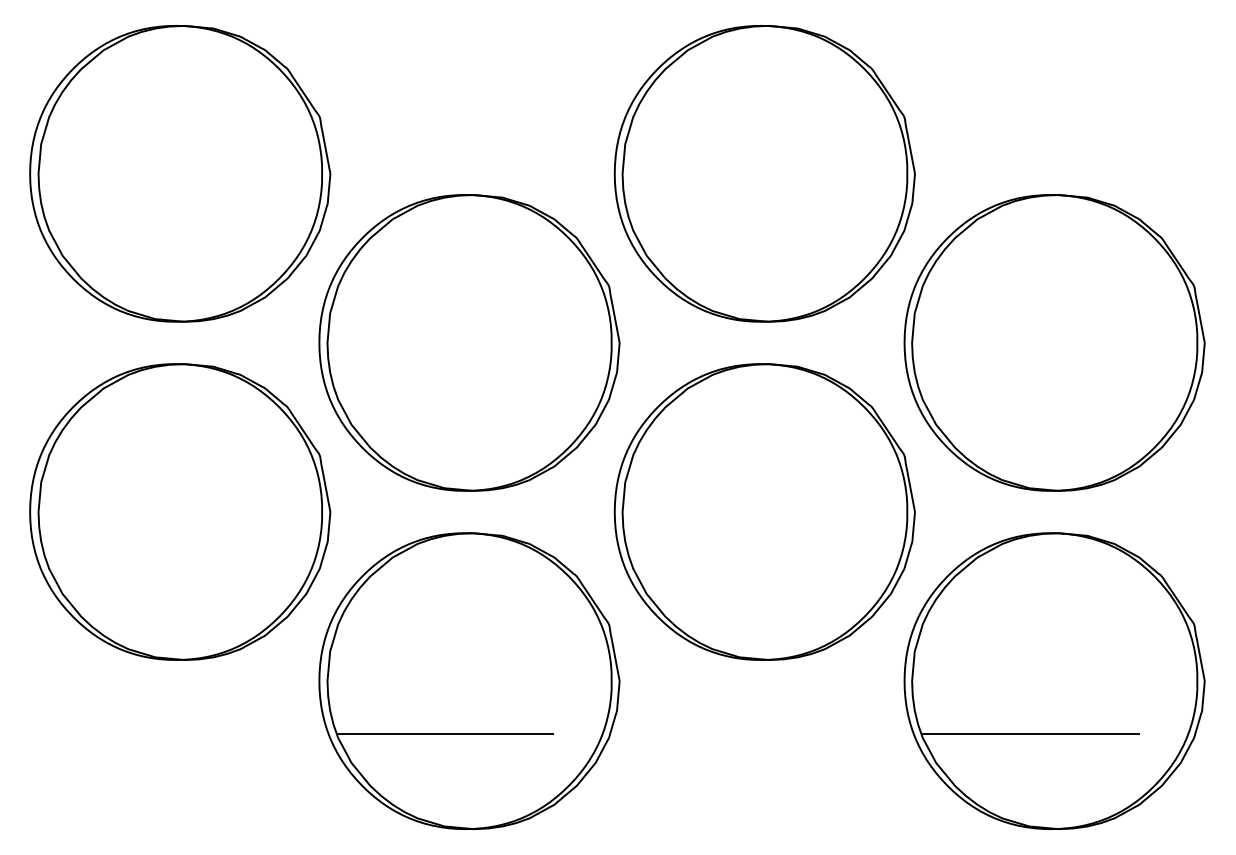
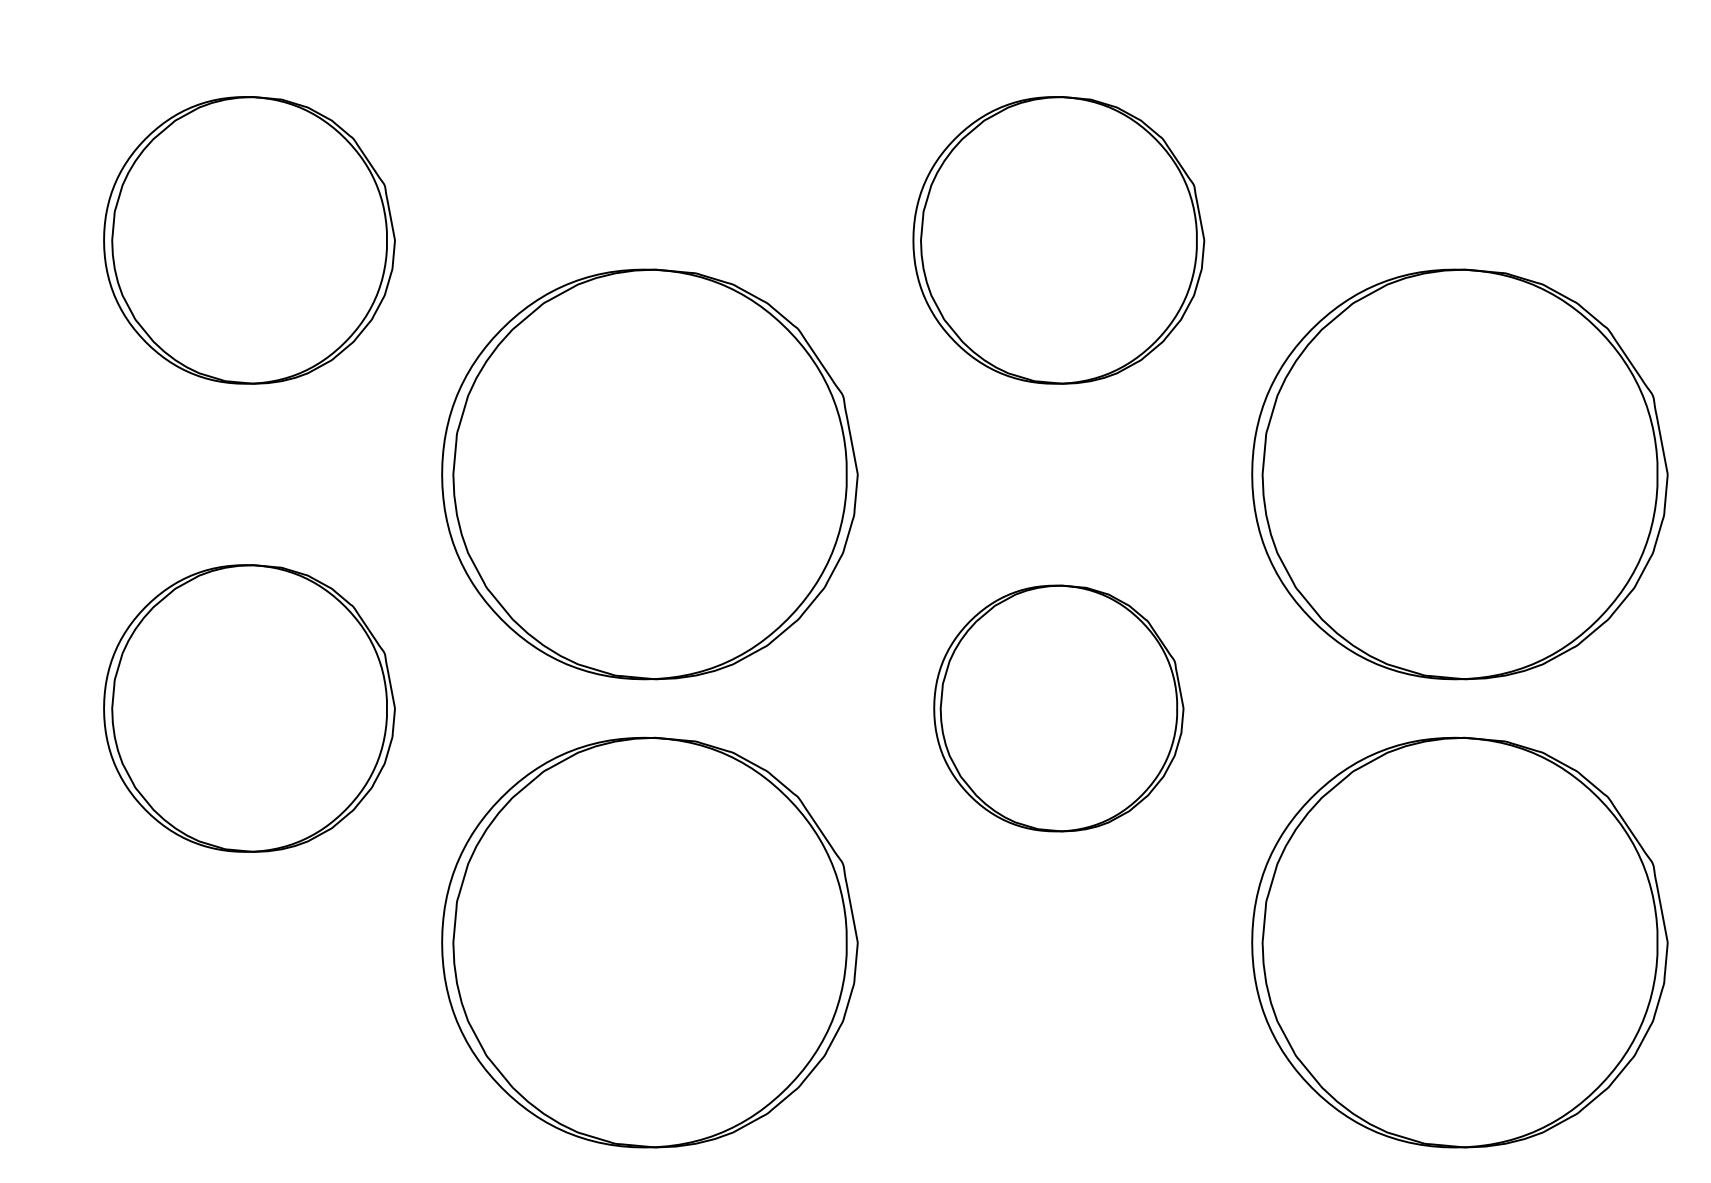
part: (180, 173) -> (249, 240), size x0.7
part: (764, 173) -> (1058, 240), size x0.7
part: (180, 512) -> (249, 708), size x0.7
part: (764, 512) -> (1058, 708), size x0.6
line: (445, 733) -> (616, 1015), removed
line: (1030, 733) -> (1426, 1015), removed

